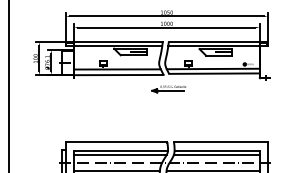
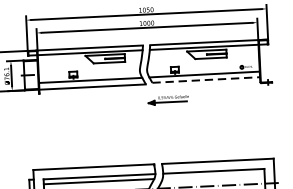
line: (214, 73) -> (206, 79), solid -> dashed
part: (168, 89) -> (167, 100), moved
line: (216, 154) -> (213, 176), removed

